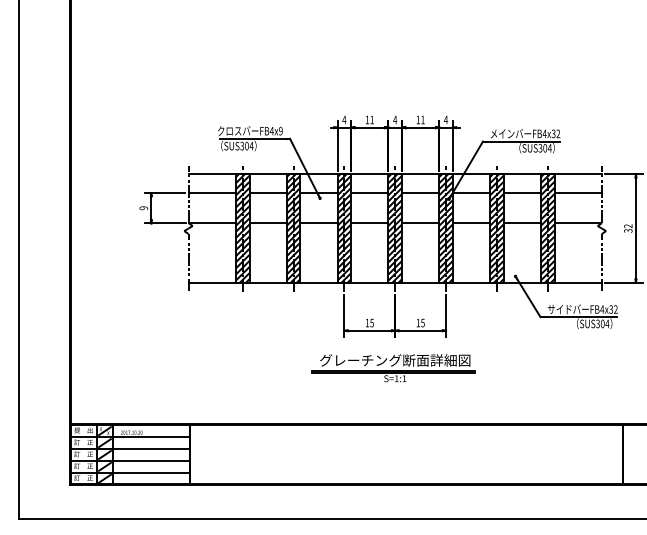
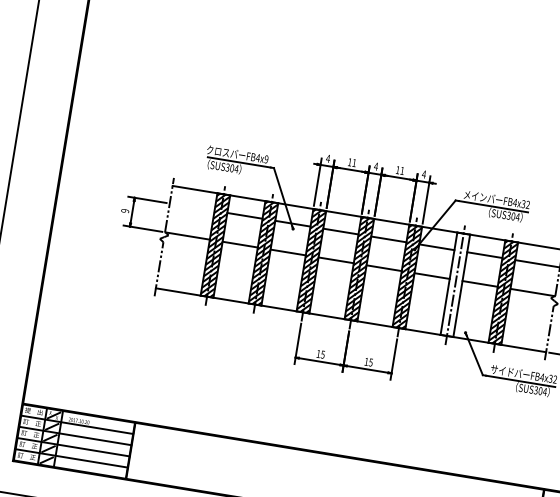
line: (211, 192) -> (191, 206), removed
hatch: (496, 228) -> (454, 284), removed
part: (393, 368) -> (336, 400), removed

